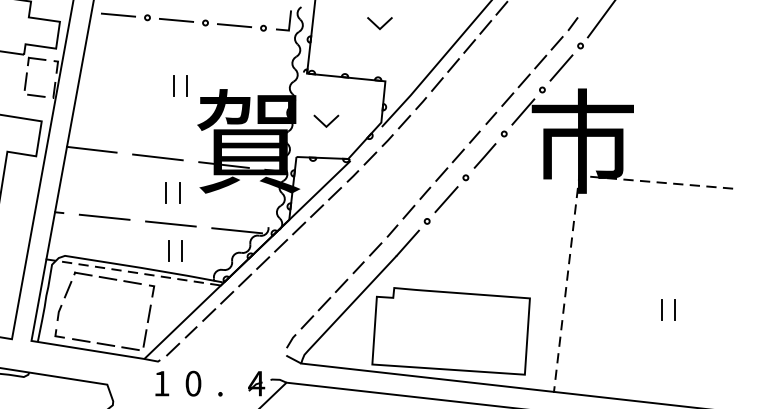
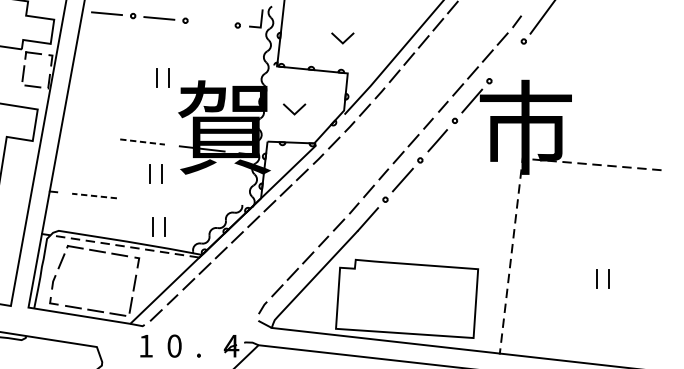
line: (234, 25) -> (211, 23), removed
line: (377, 25) -> (340, 40), moved
line: (561, 67) -> (506, 60), removed
line: (91, 149) -> (82, 134), removed
line: (157, 157) -> (142, 142), solid -> dashed
line: (104, 217) -> (94, 196), solid -> dashed
line: (170, 223) -> (153, 201), removed
line: (236, 230) -> (213, 207), removed

